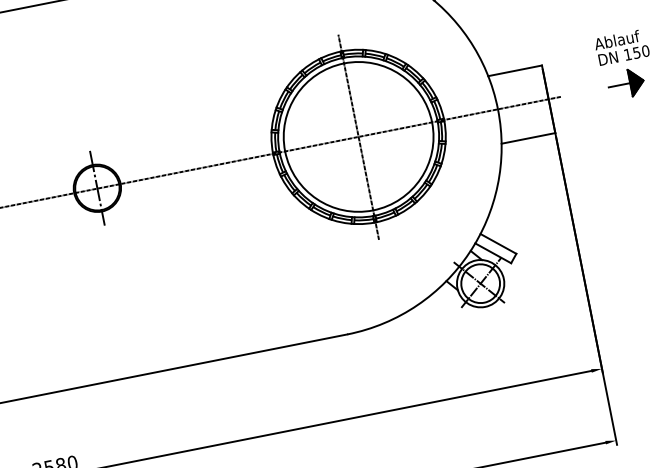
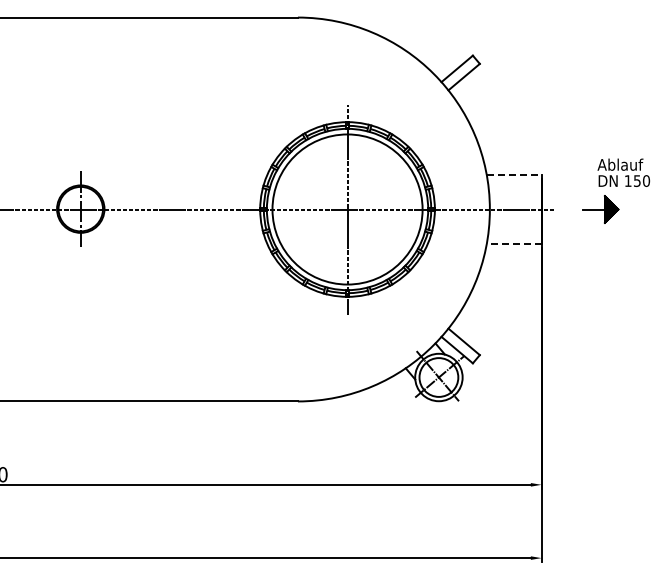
line: (515, 71) -> (514, 175), solid -> dashed
part: (625, 84) -> (600, 209), moved
line: (527, 139) -> (513, 244), solid -> dashed

